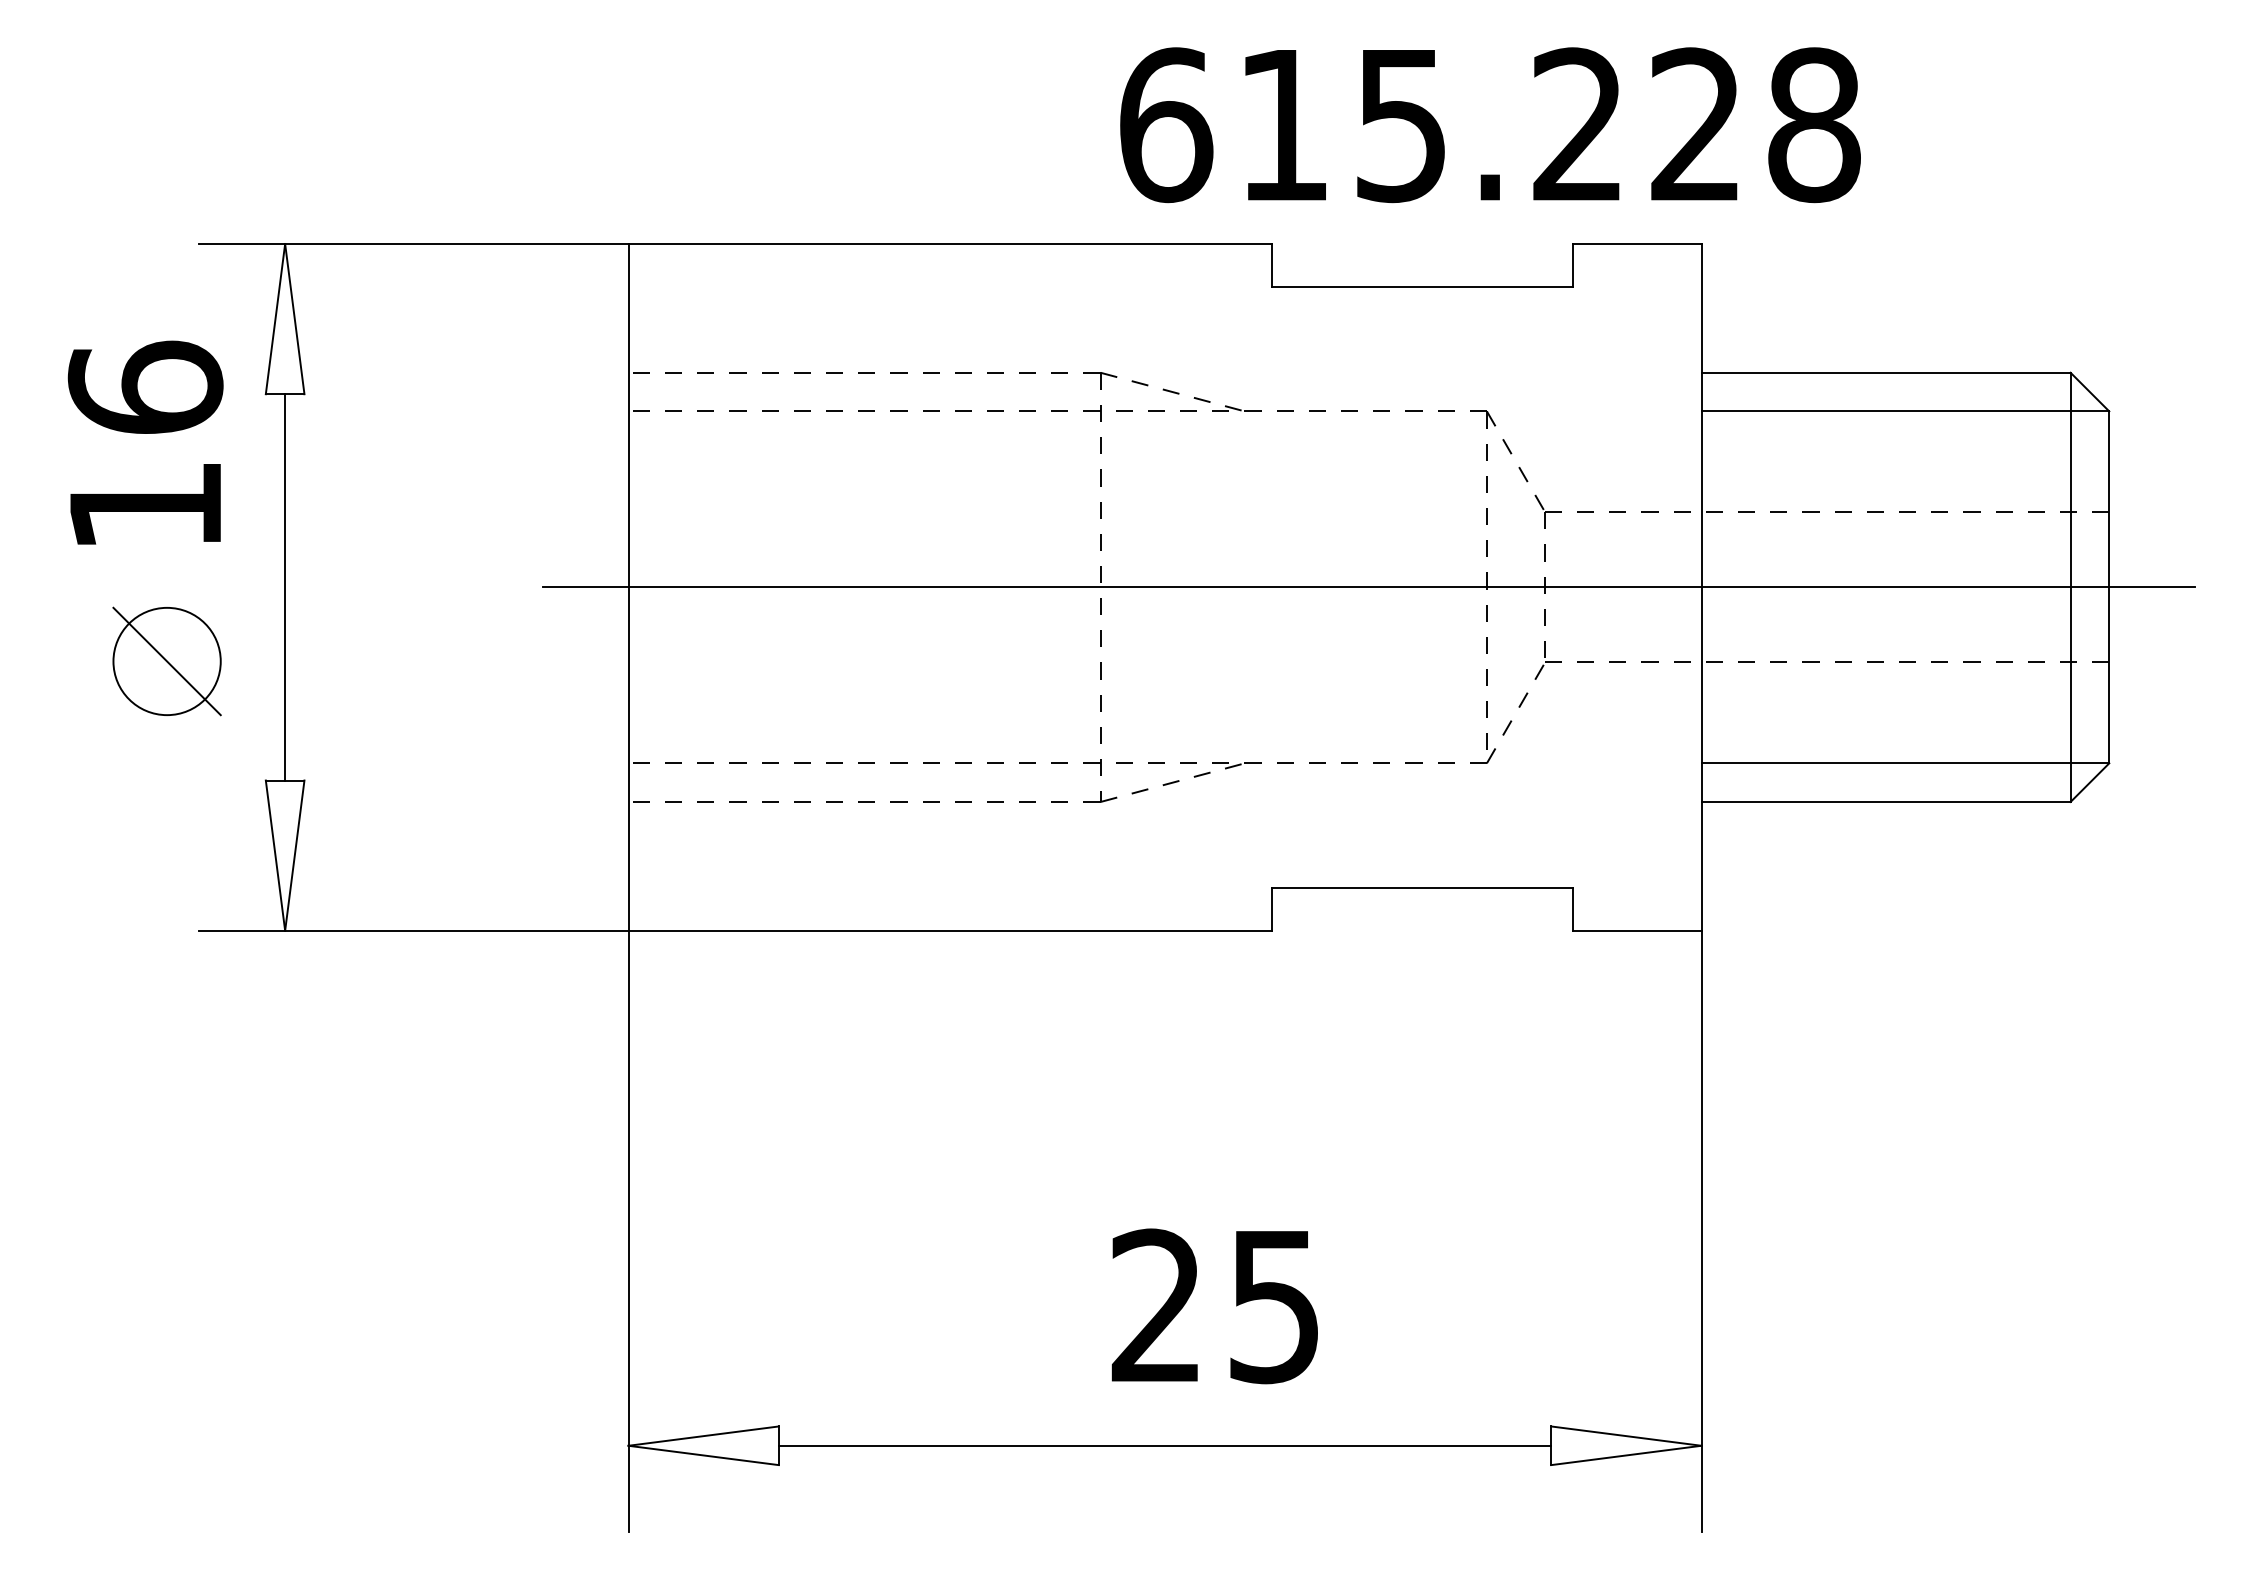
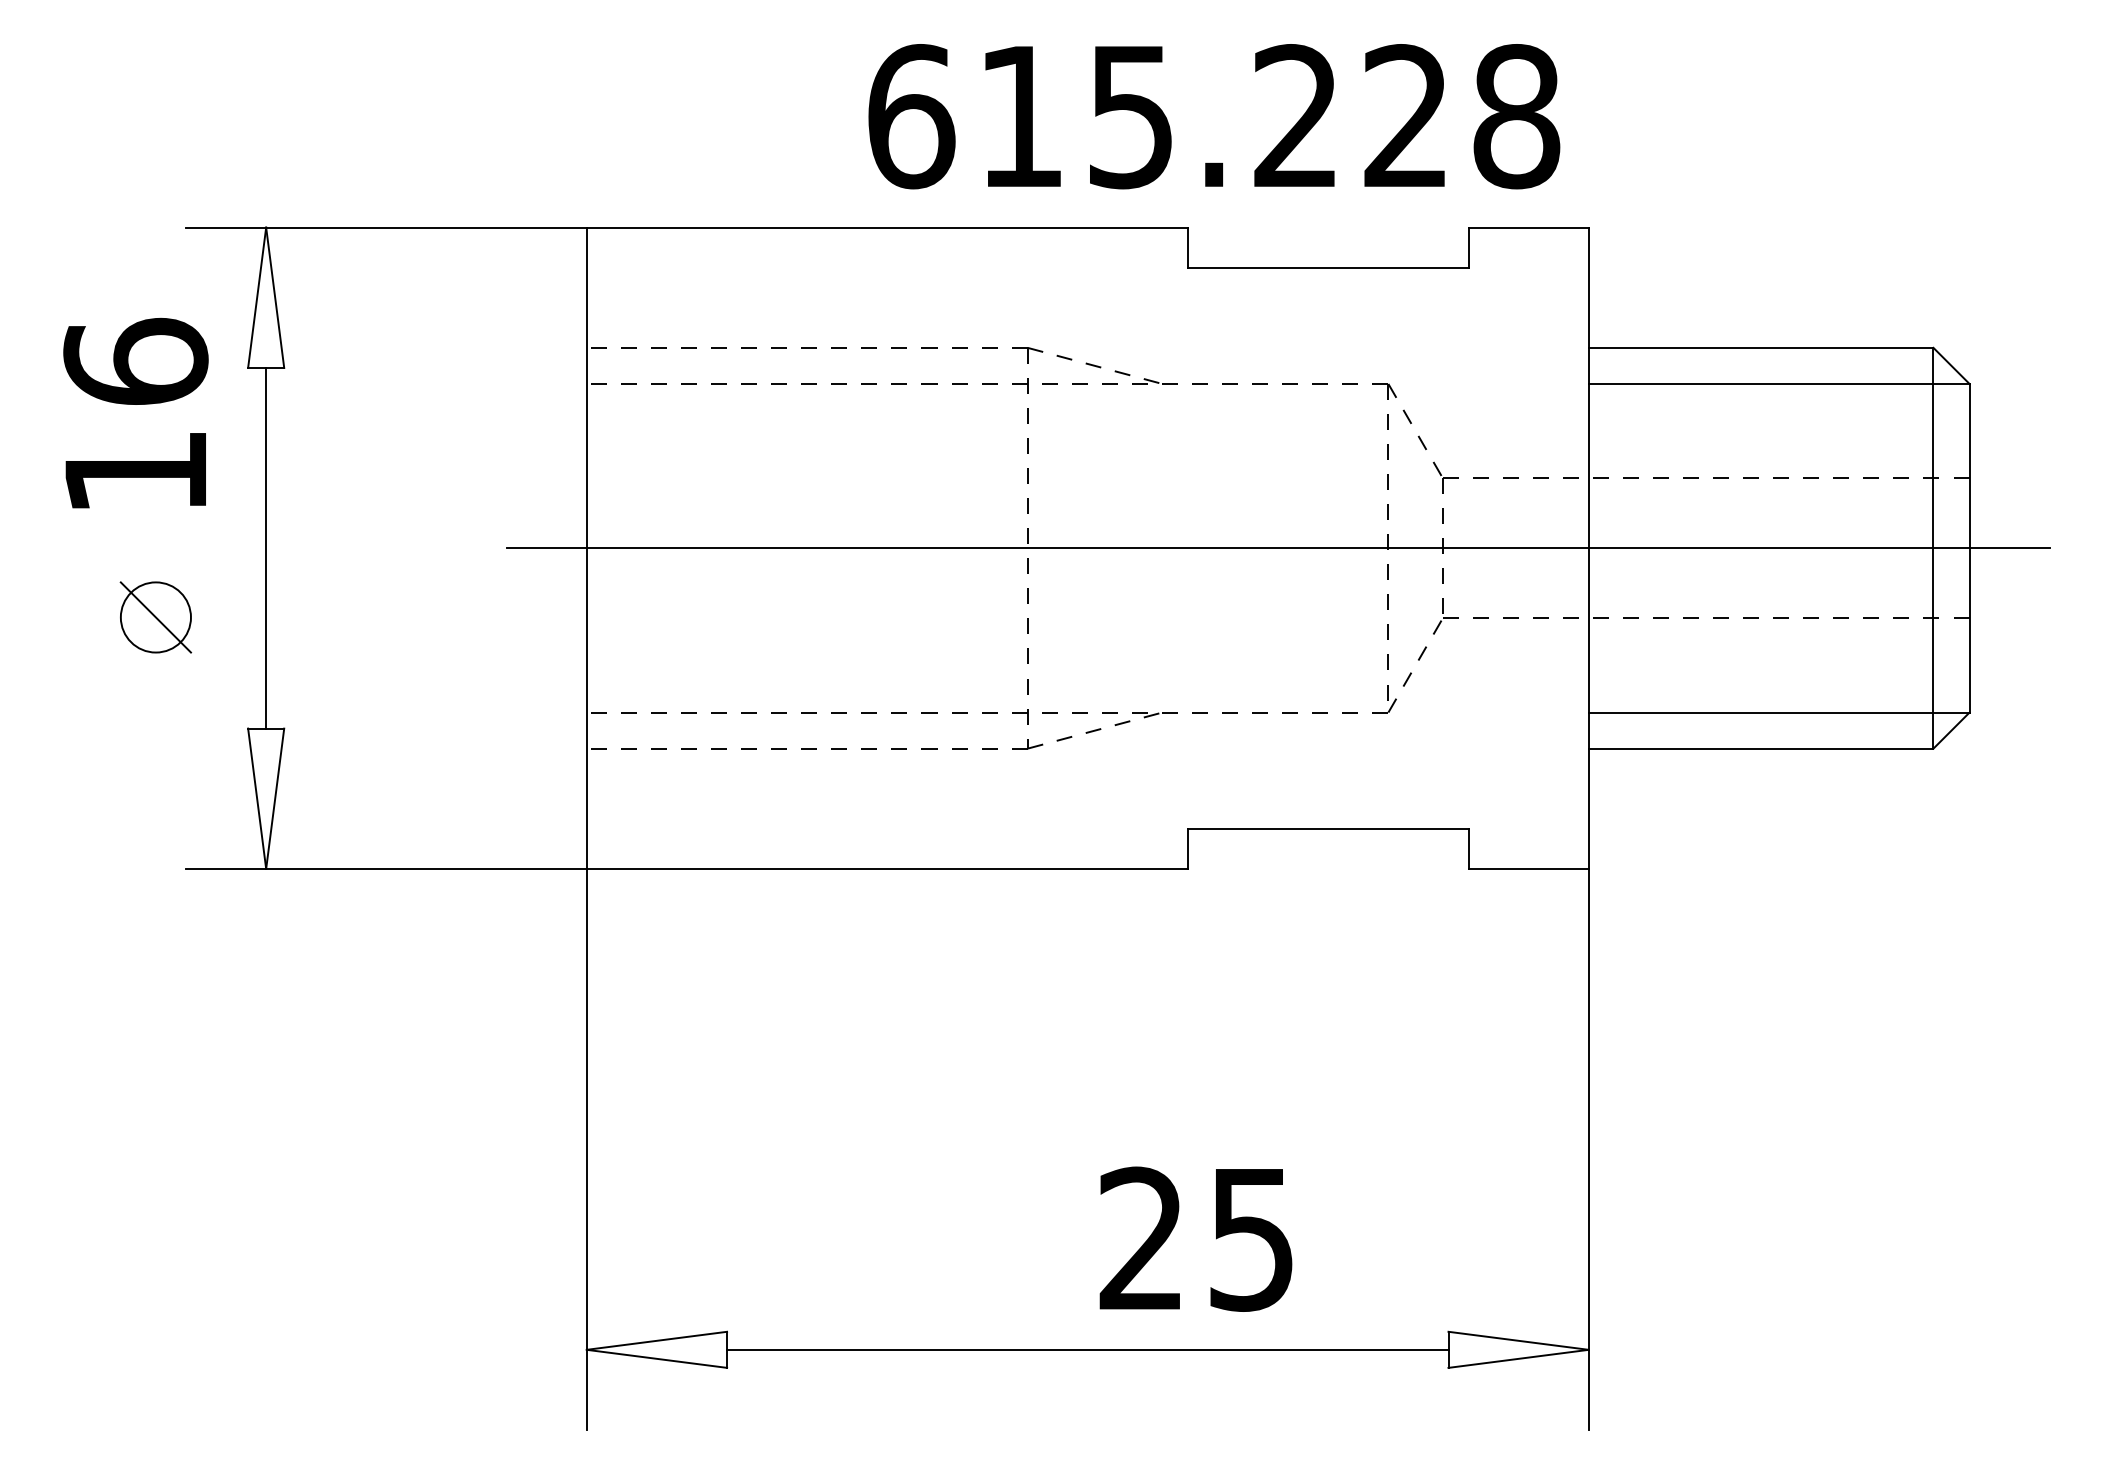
text: (1490, 125) -> (1214, 116), moved
part: (166, 661) -> (155, 617), size x0.7
text: (1214, 1306) -> (1195, 1239), moved

